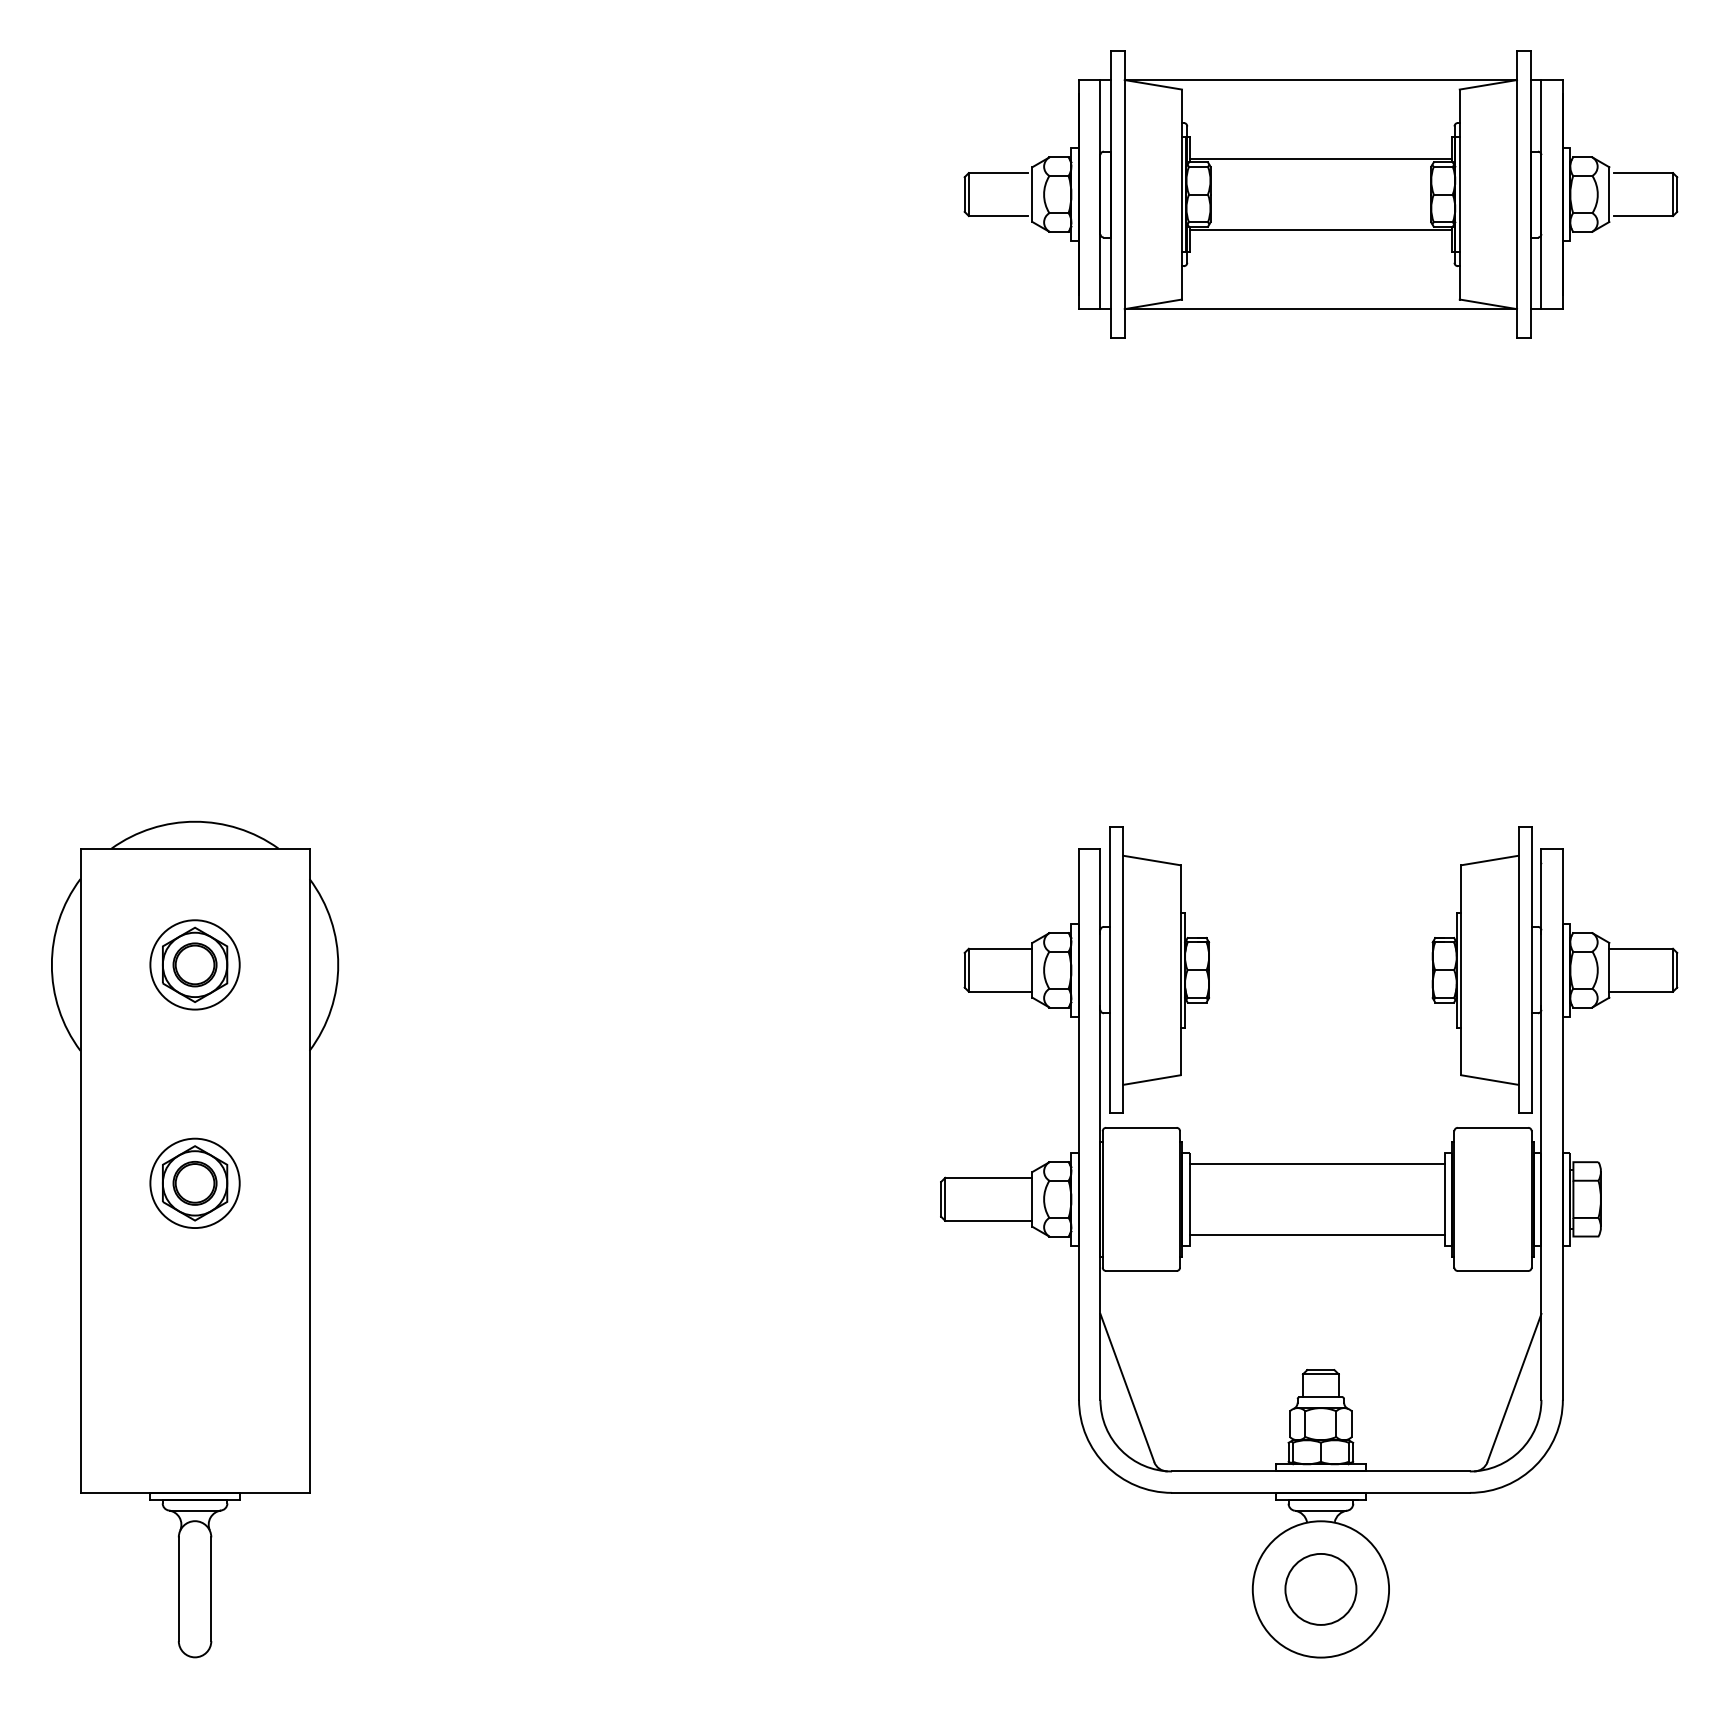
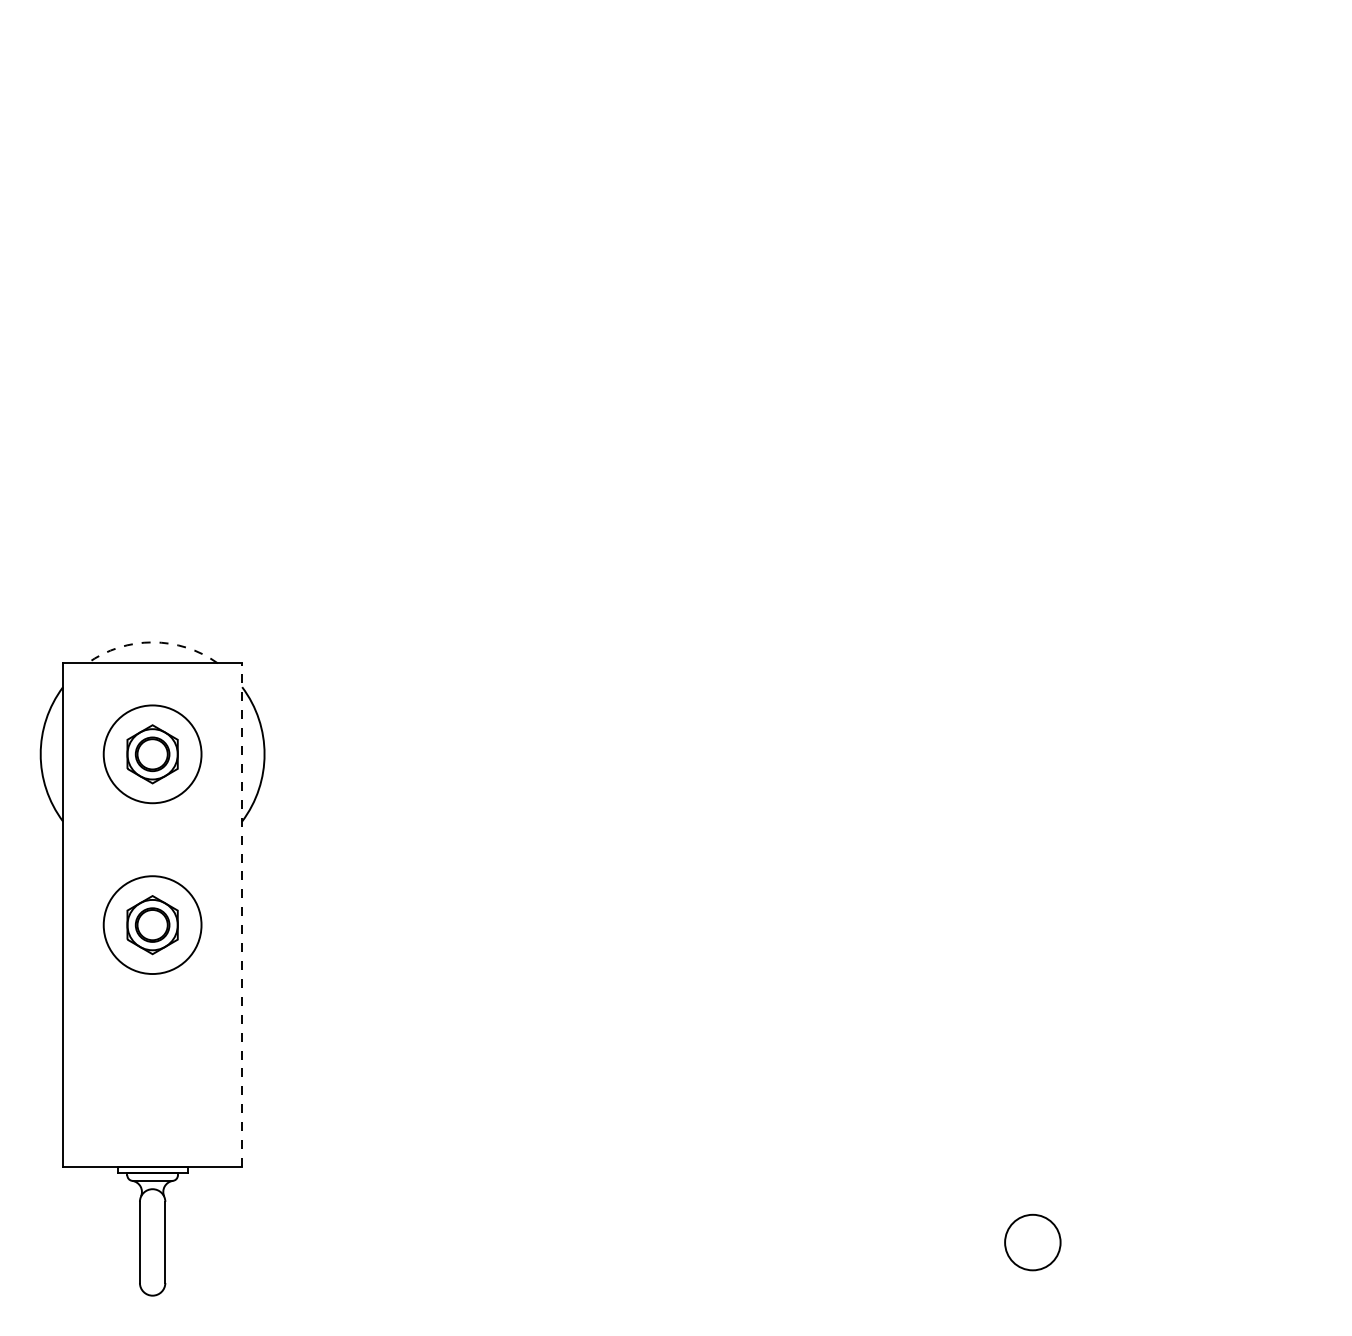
part: (1320, 194) -> (1032, 152), removed
arc: (195, 821) -> (152, 642), solid -> dashed
circle: (194, 964) -> (152, 753), size x1.4
line: (309, 1170) -> (242, 915), solid -> dashed
circle: (194, 1183) -> (152, 925), size x1.4
part: (1309, 1242) -> (1023, 971), removed

